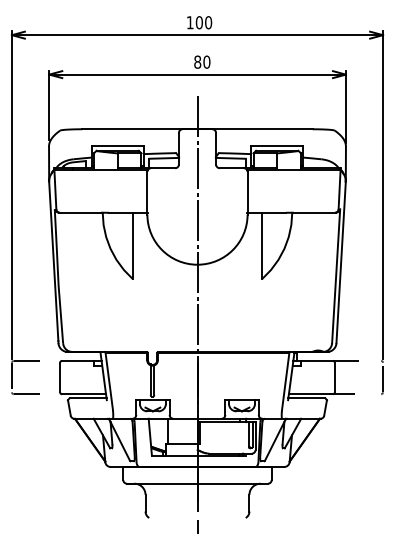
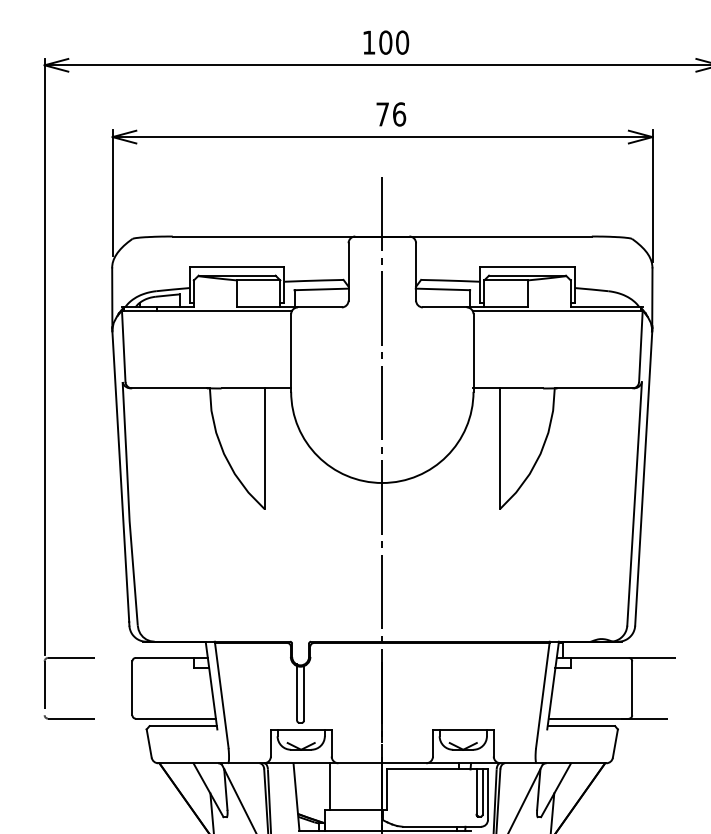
text: (202, 61) -> (391, 113), 80 -> 76

